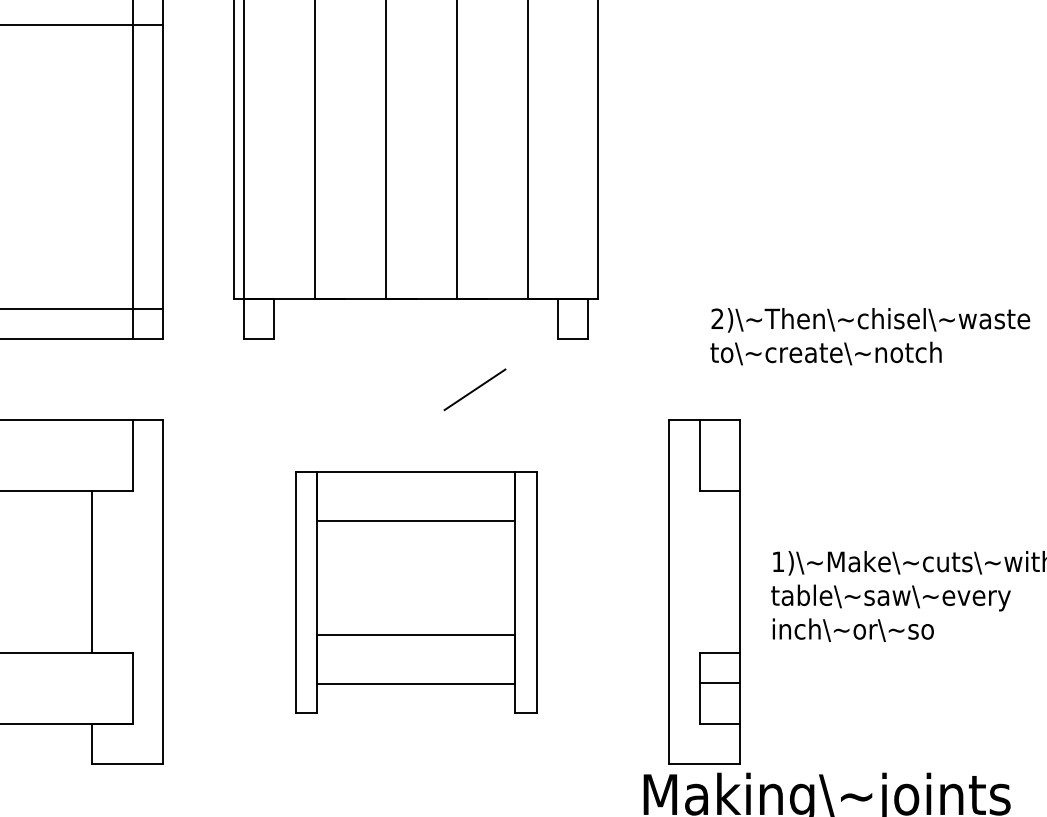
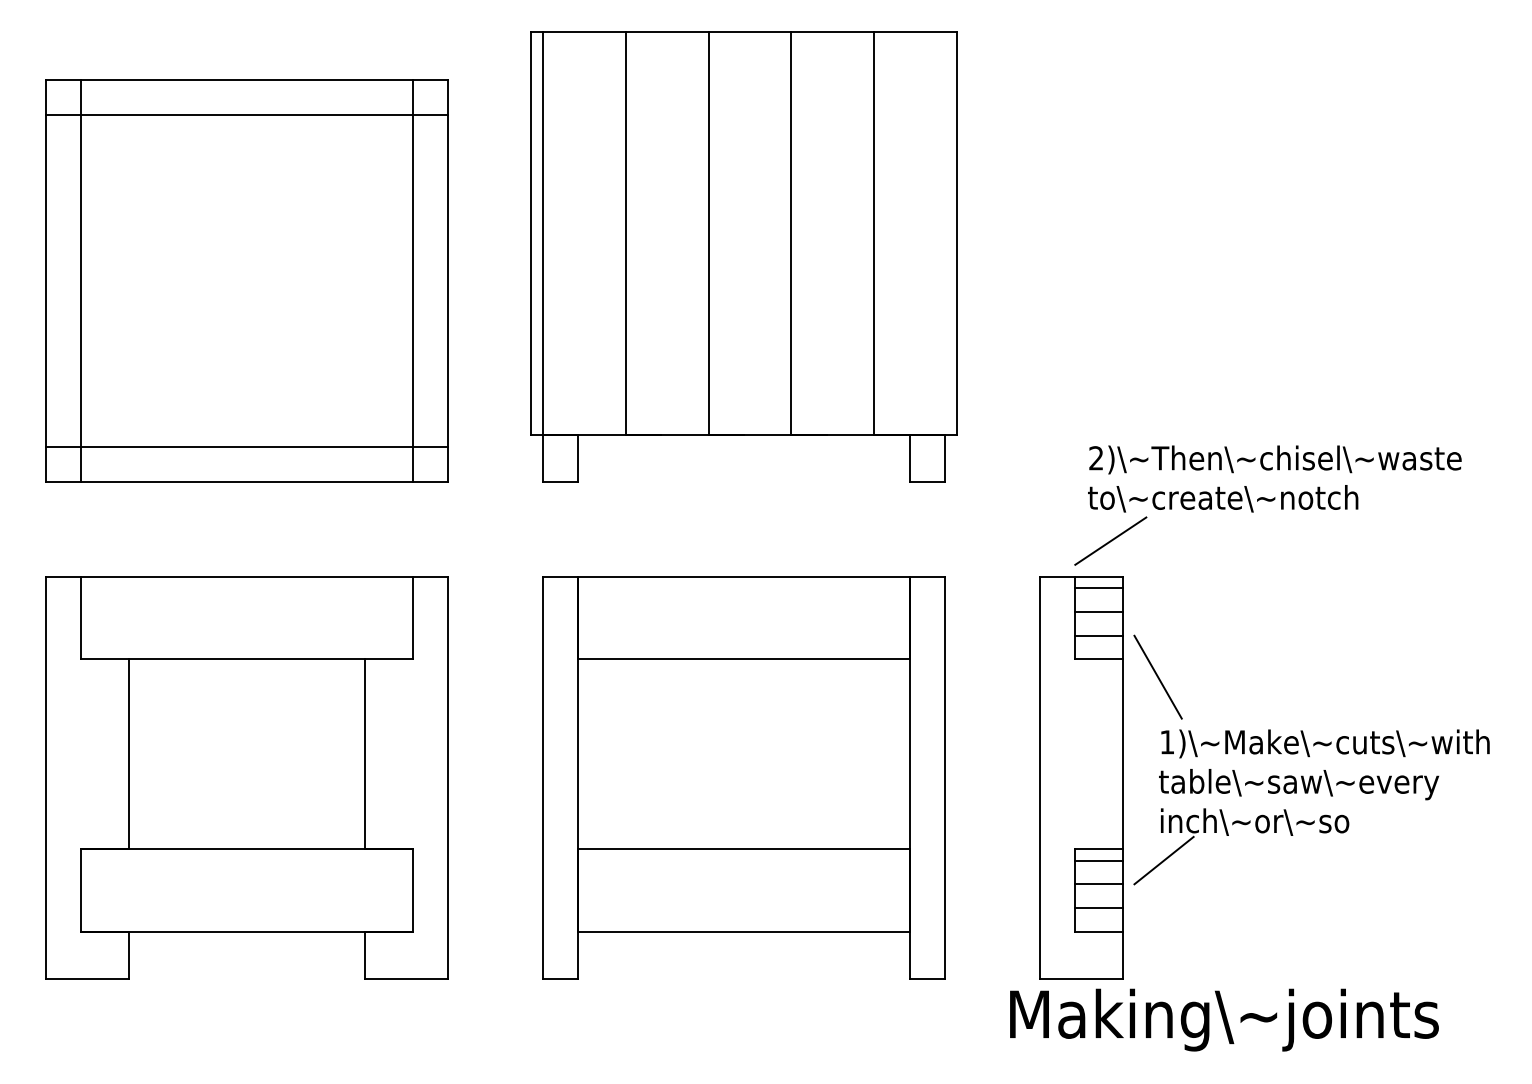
line: (474, 389) -> (1110, 540), moved
line: (719, 430) -> (1098, 588), added
line: (719, 450) -> (1098, 612), added
line: (719, 470) -> (1098, 635), added
line: (769, 505) -> (1157, 676), added
part: (415, 591) -> (743, 777), size x1.43
line: (719, 662) -> (1098, 860), added
line: (775, 662) -> (1163, 860), added
line: (719, 703) -> (1098, 907), added

